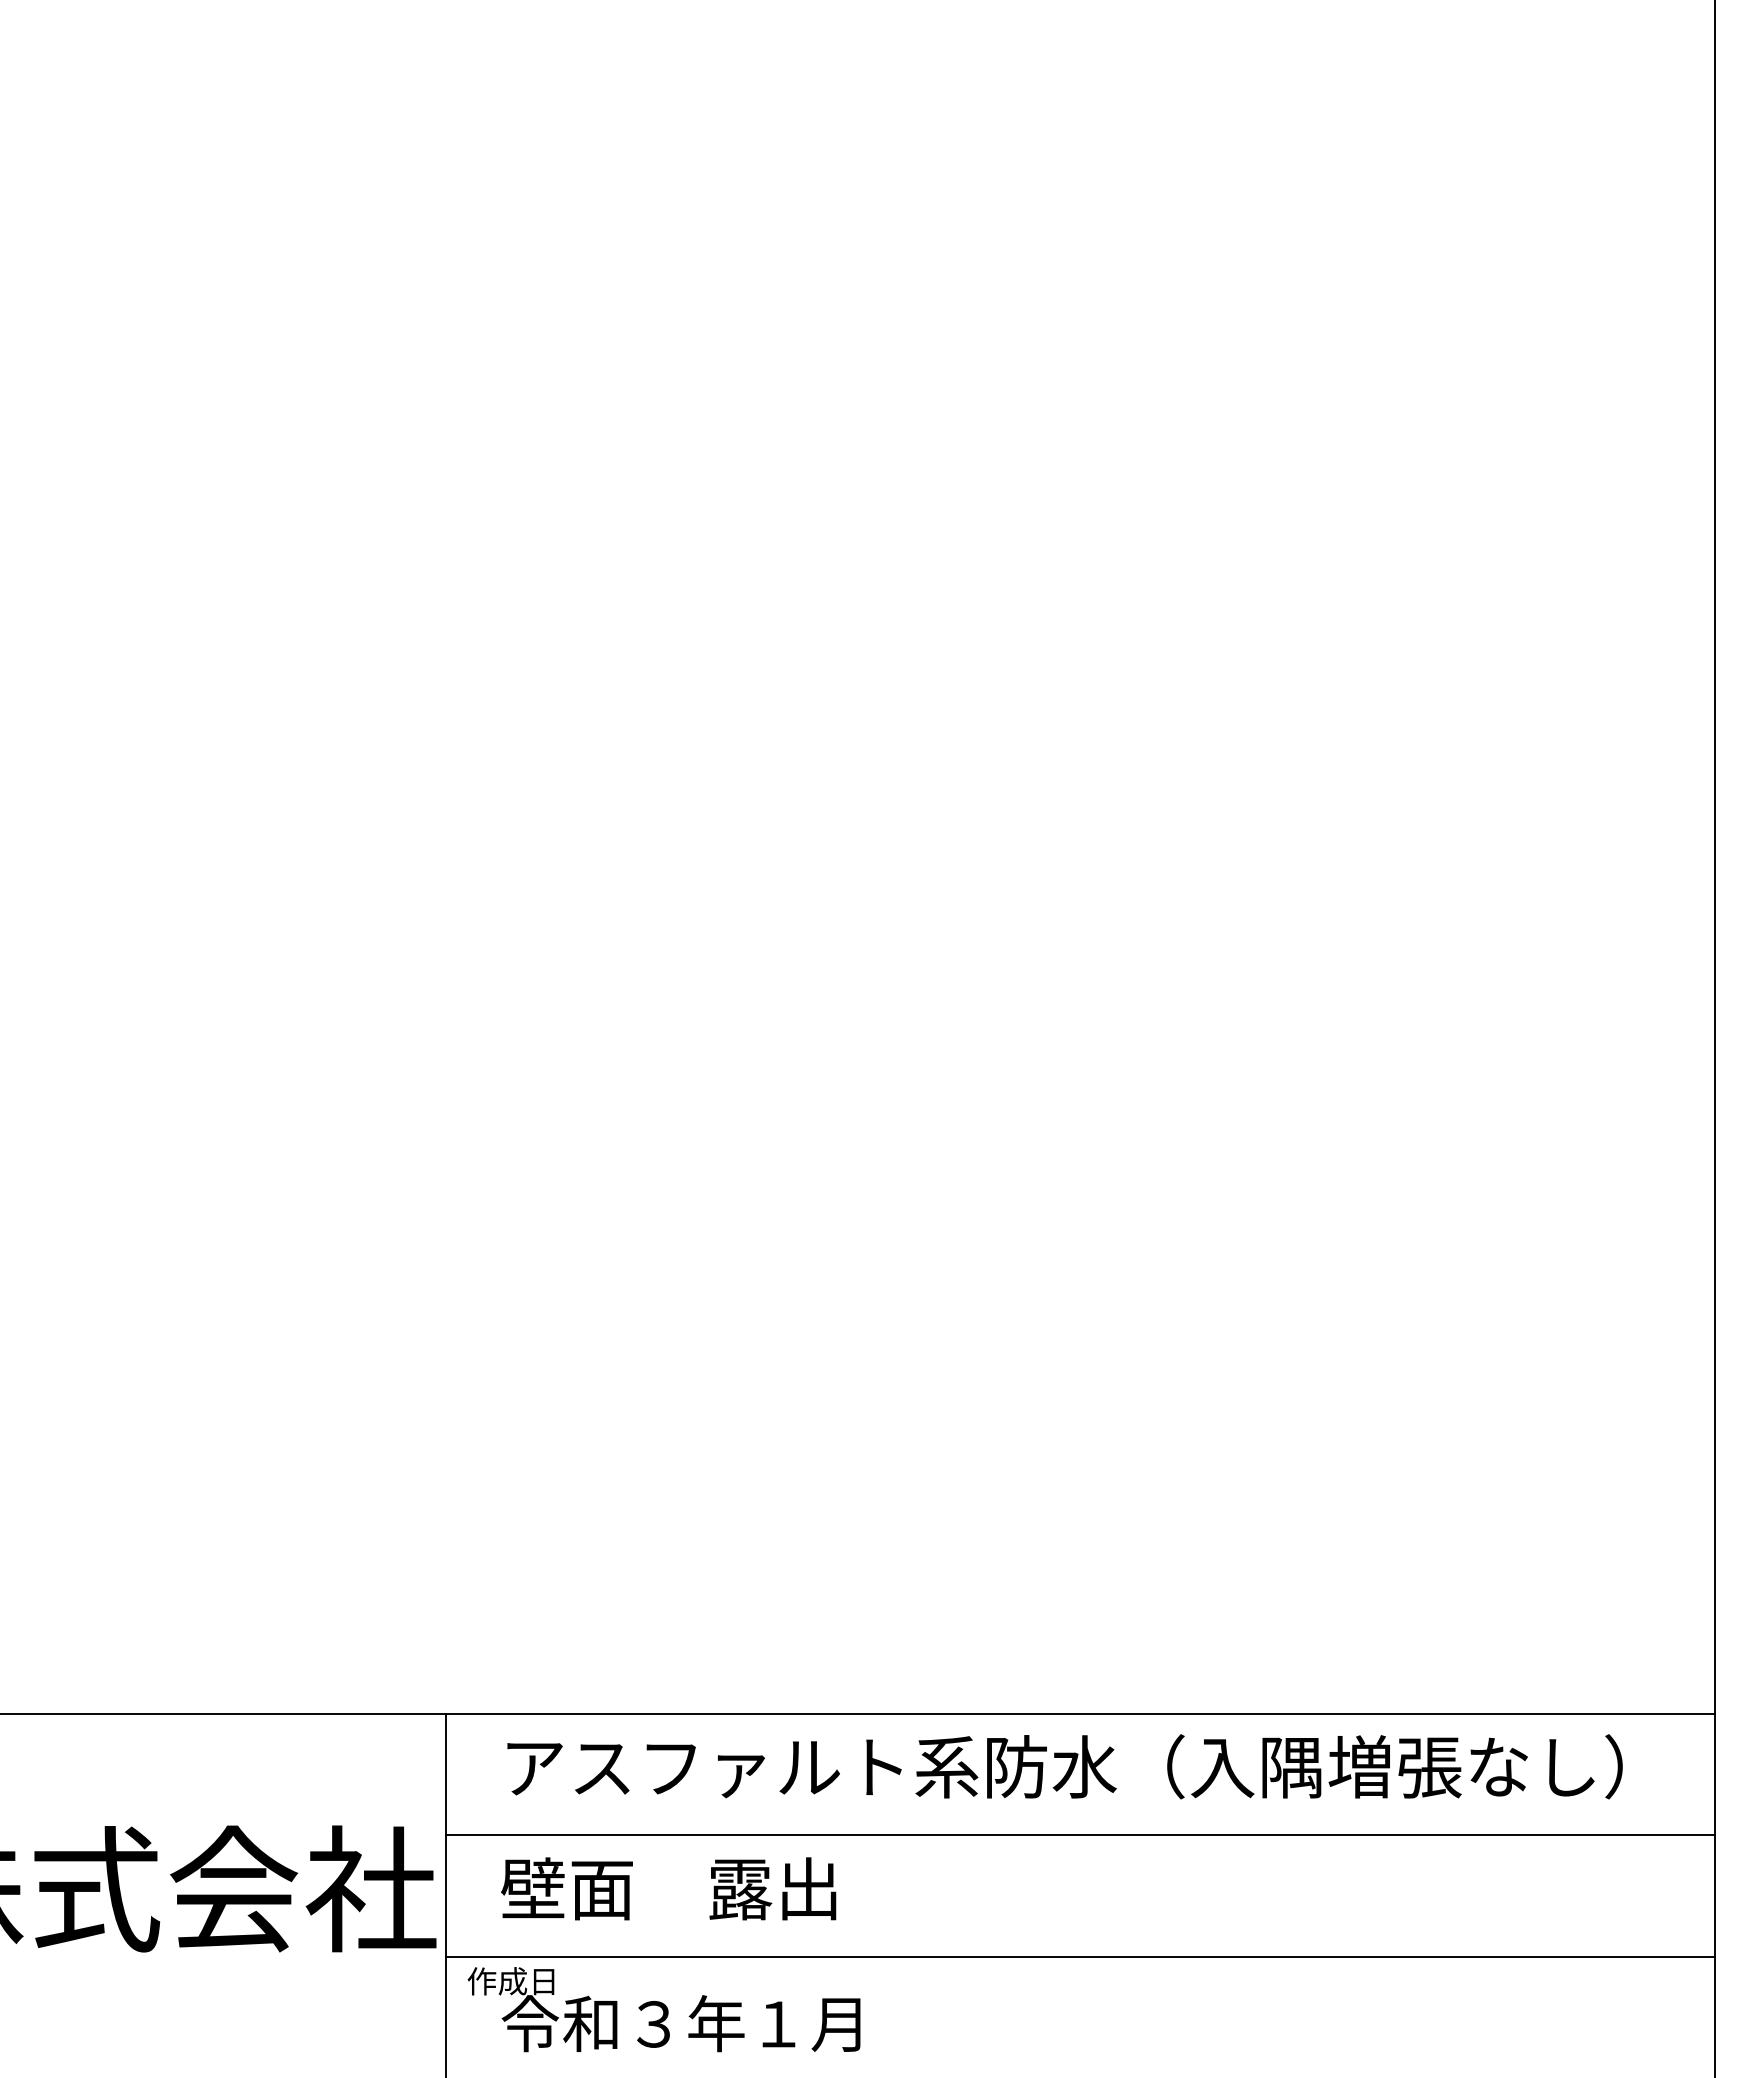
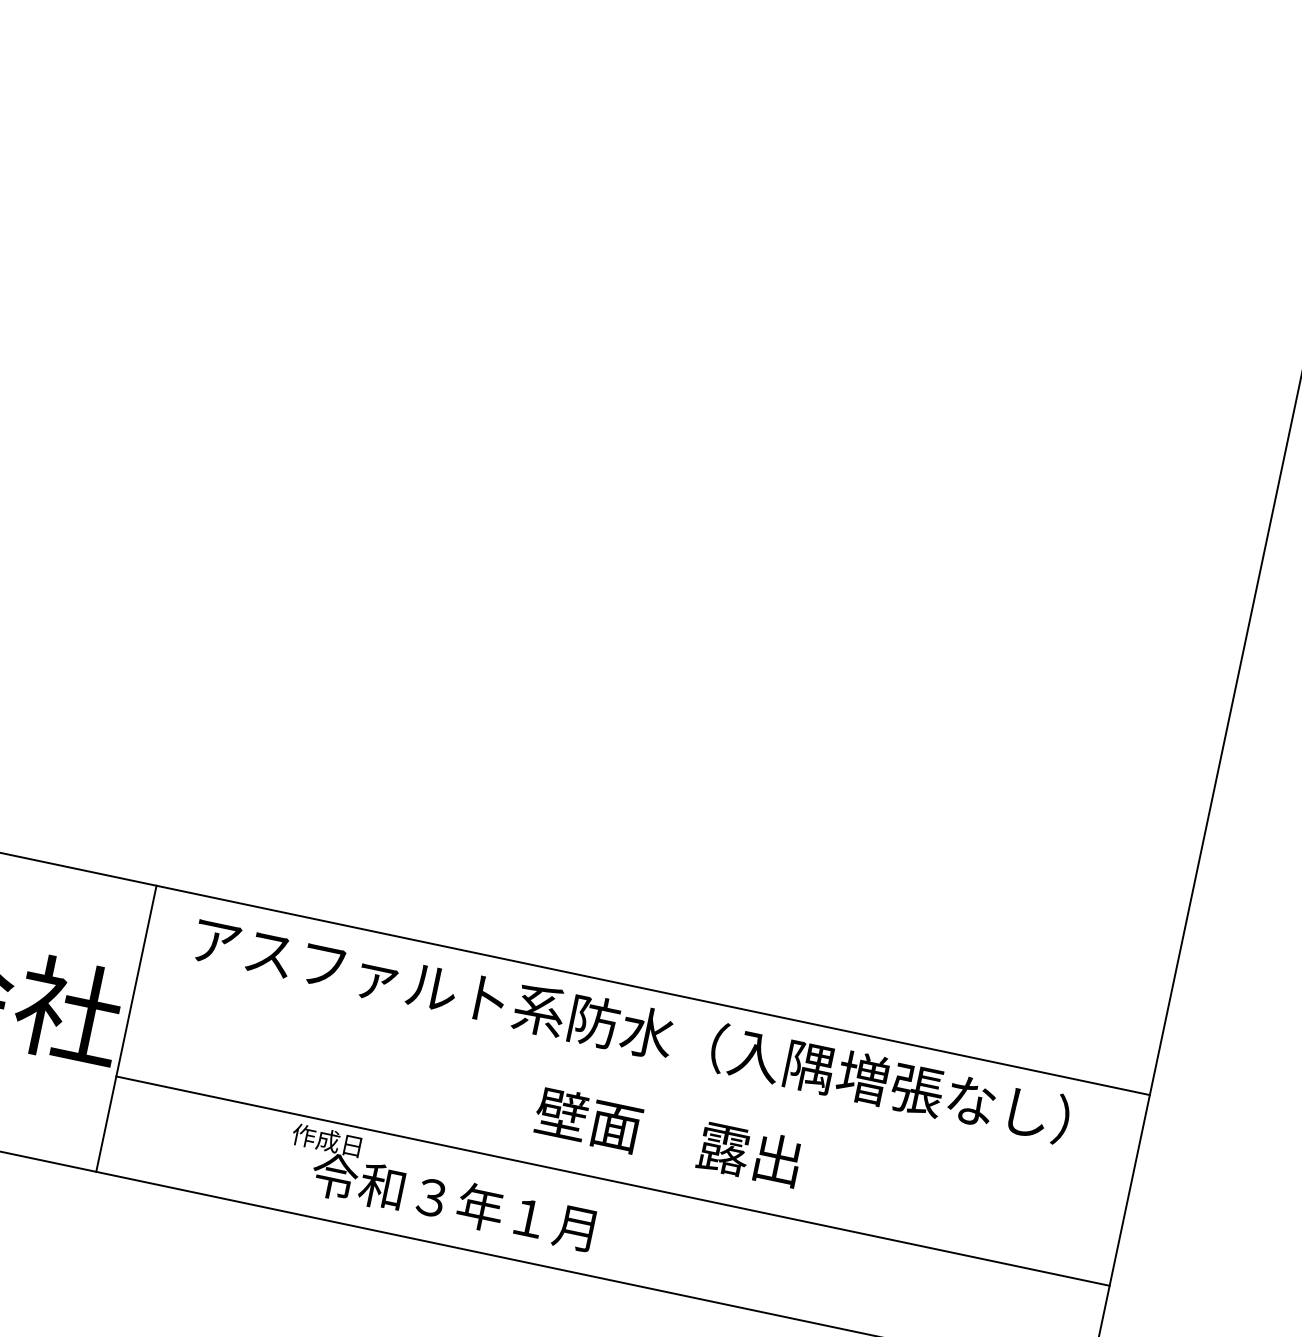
line: (1080, 1835) -> (632, 1085), removed
text: (668, 1888) -> (667, 1136), moved
text: (663, 2009) -> (441, 1187), moved

